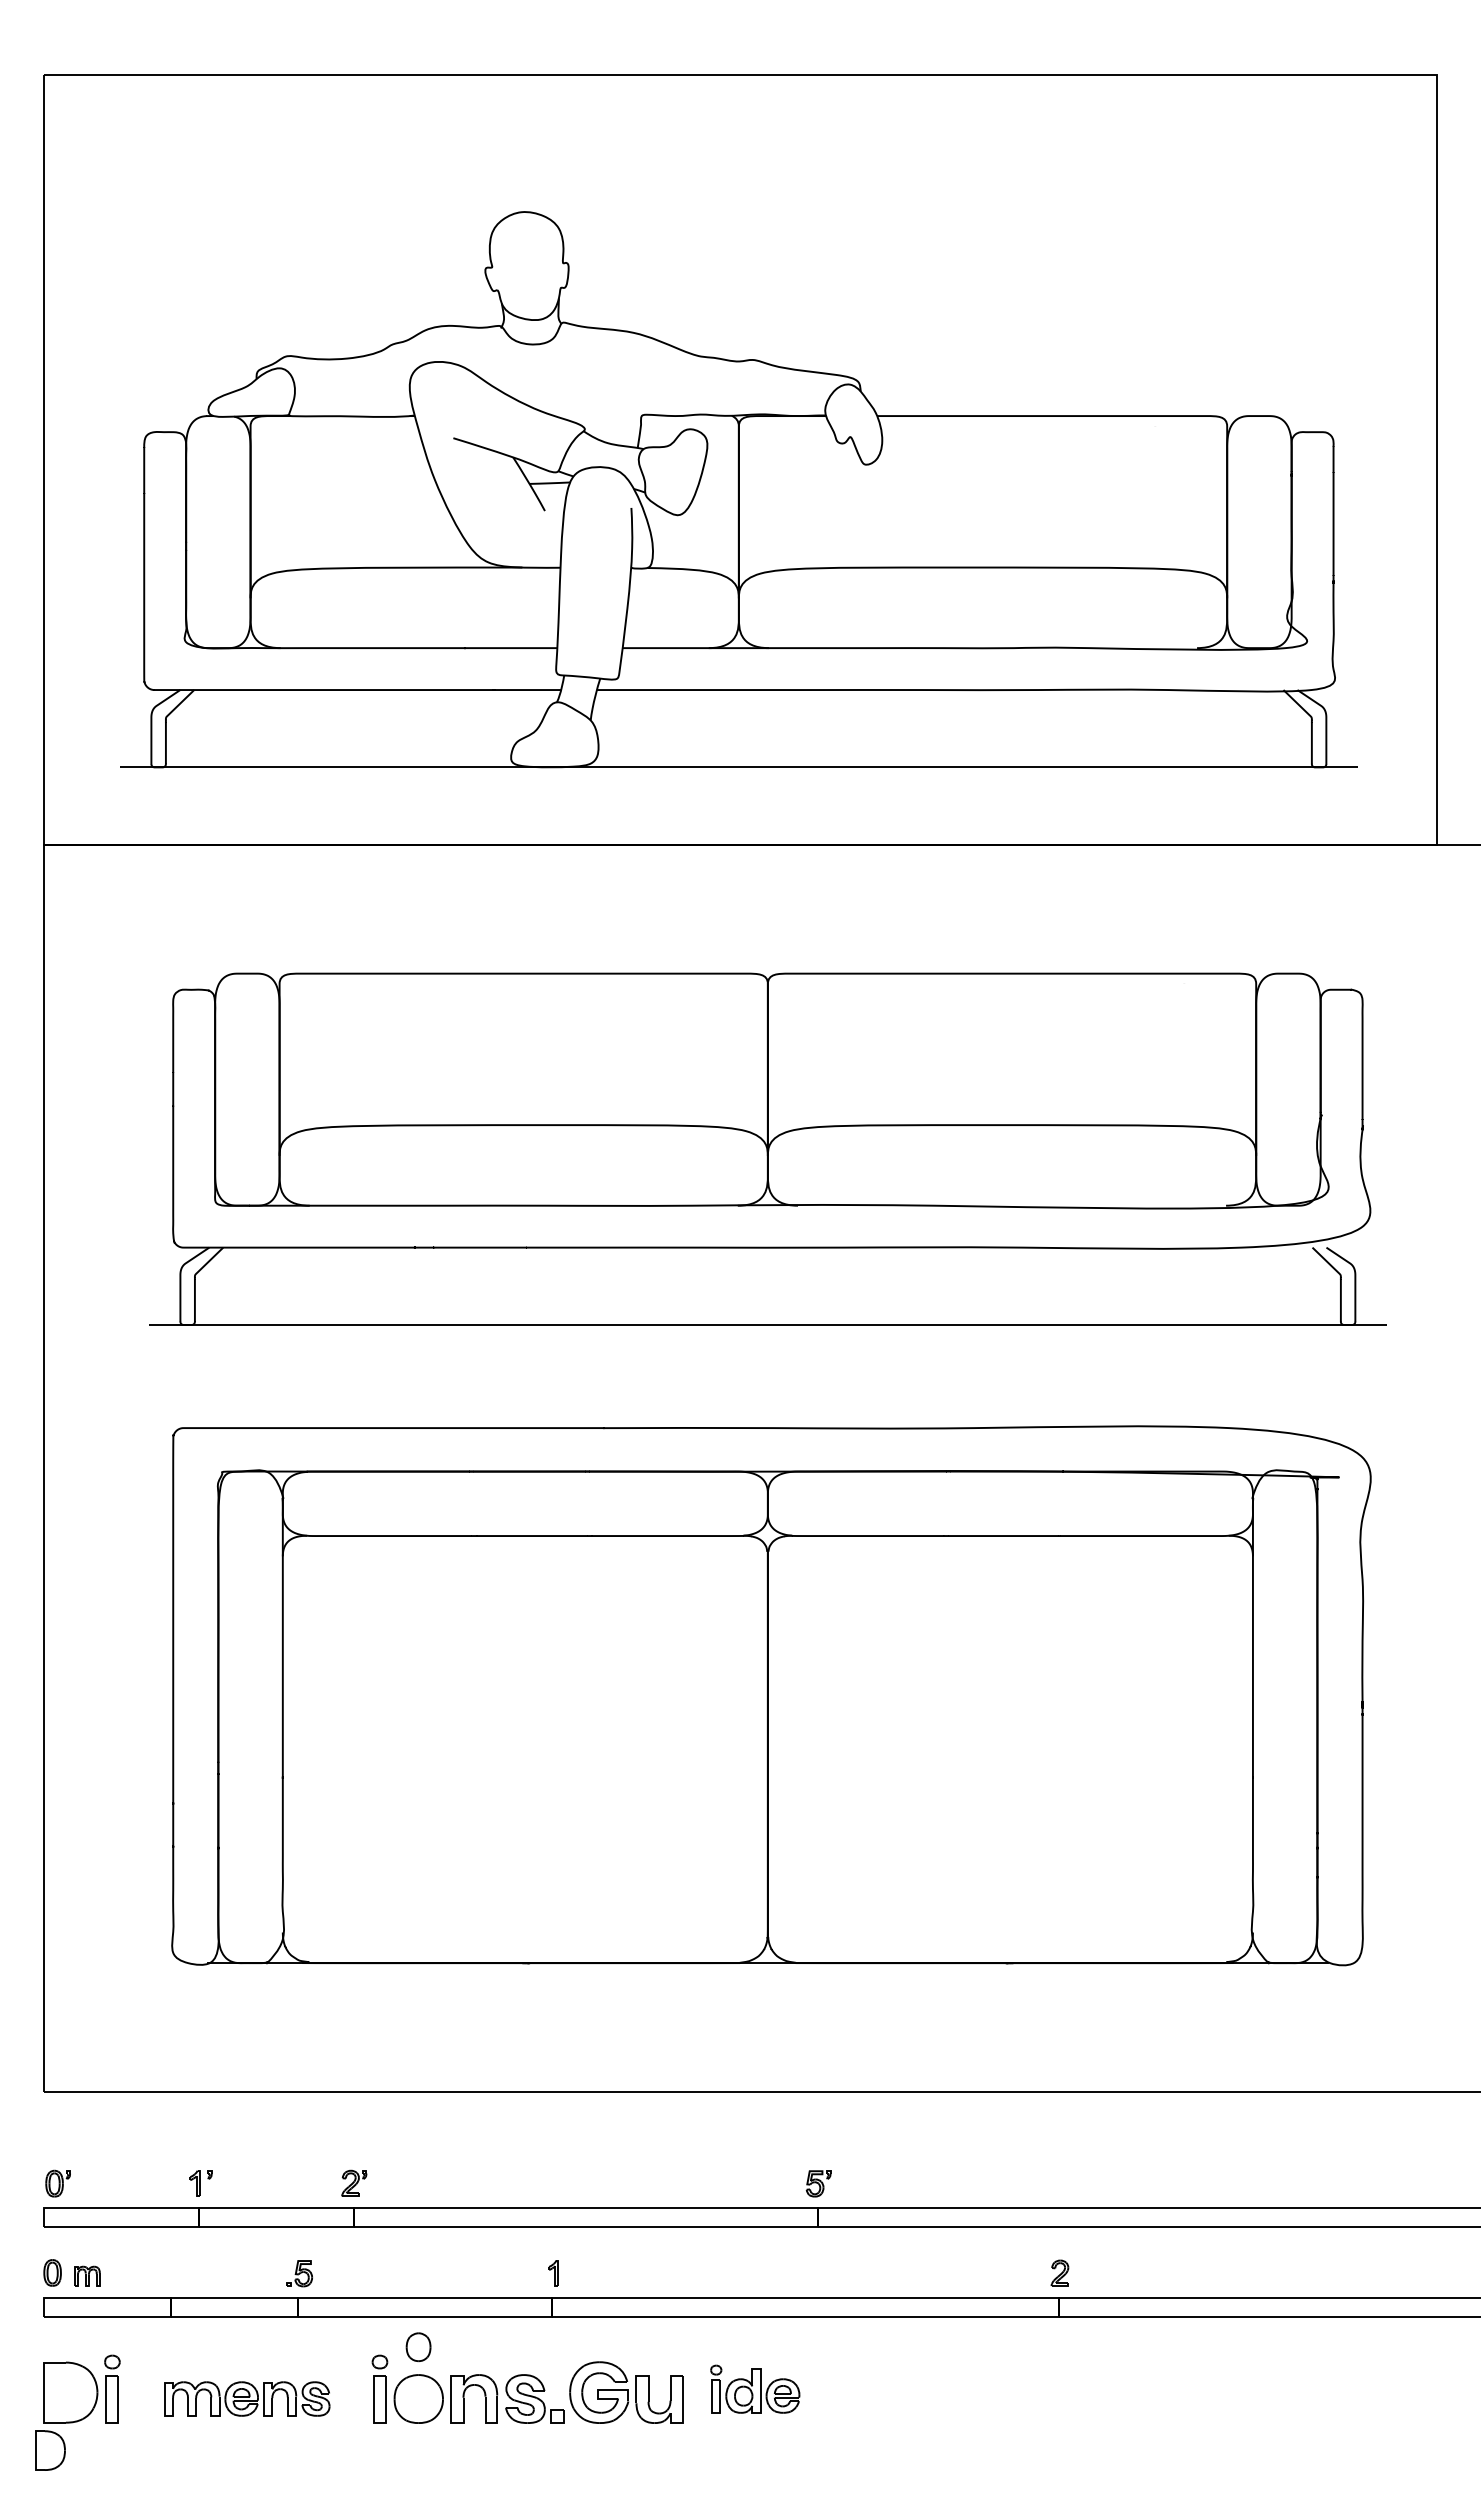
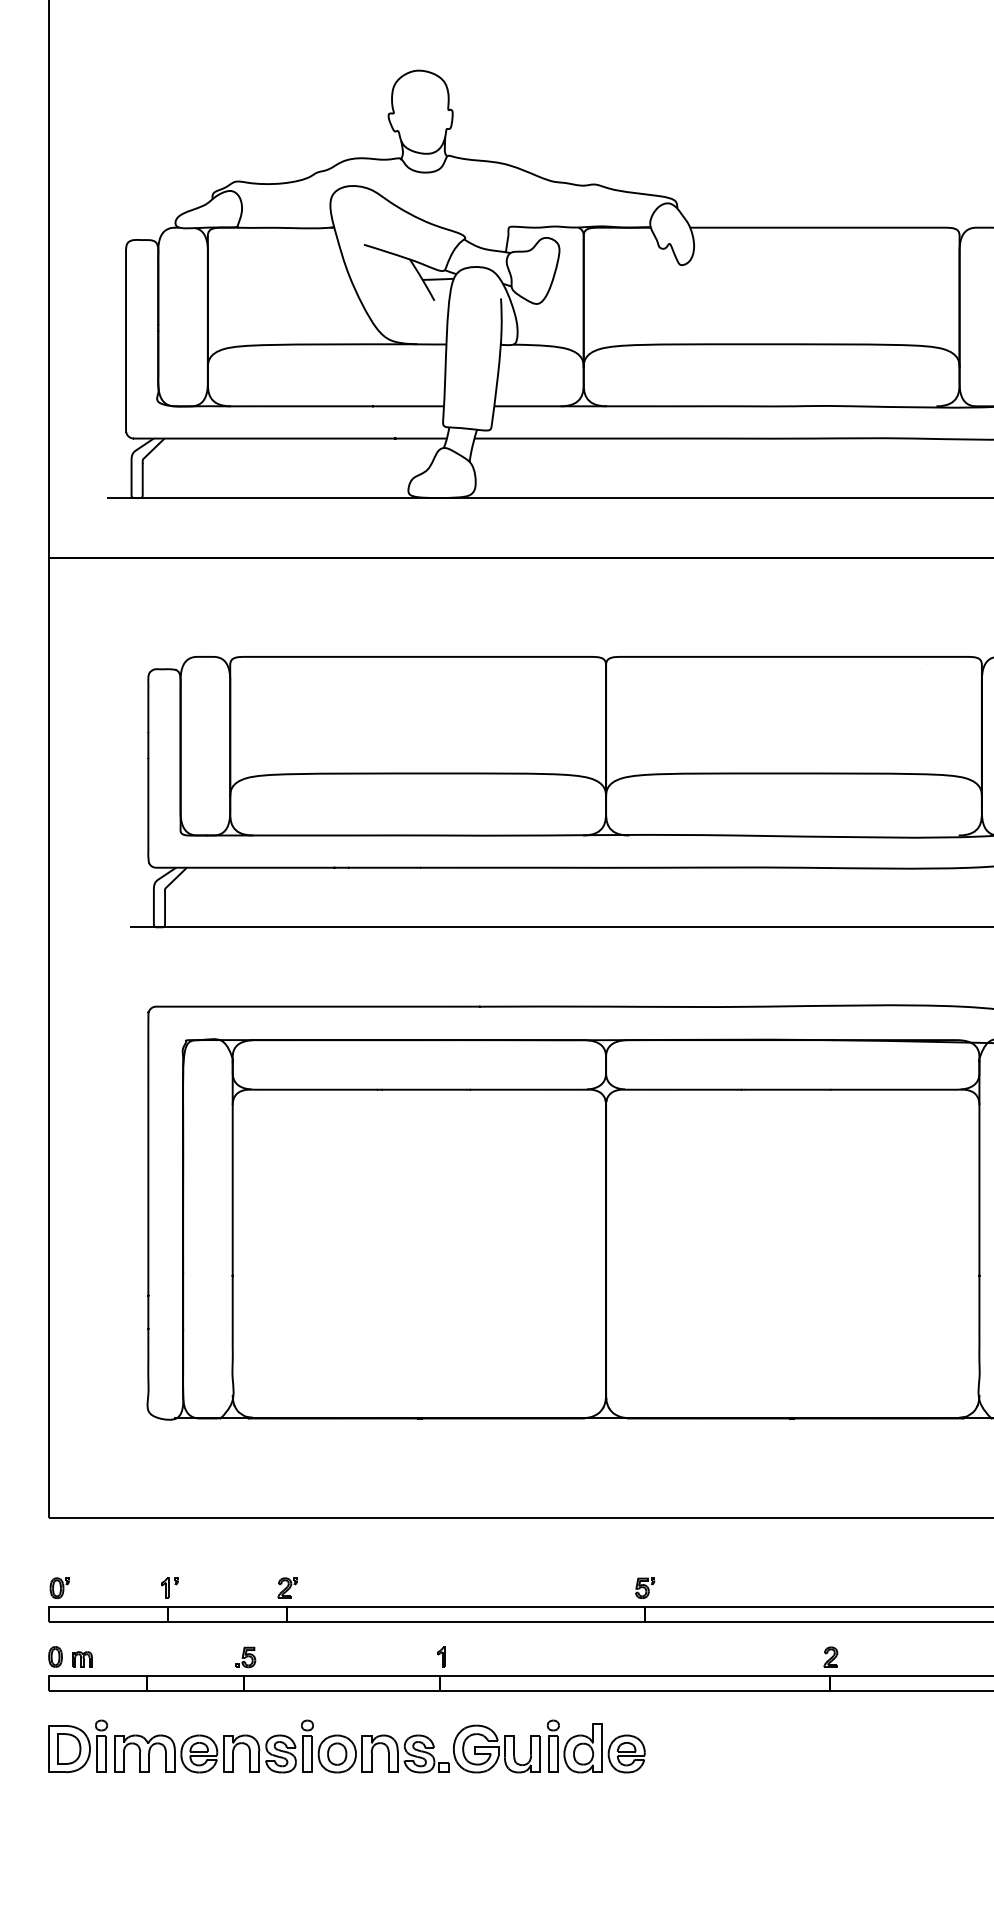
part: (418, 2347) -> (337, 1754), moved
part: (755, 2388) -> (596, 1745), size x1.43
part: (246, 2398) -> (204, 1753), size x1.43
part: (50, 2450) -> (69, 1748), moved

